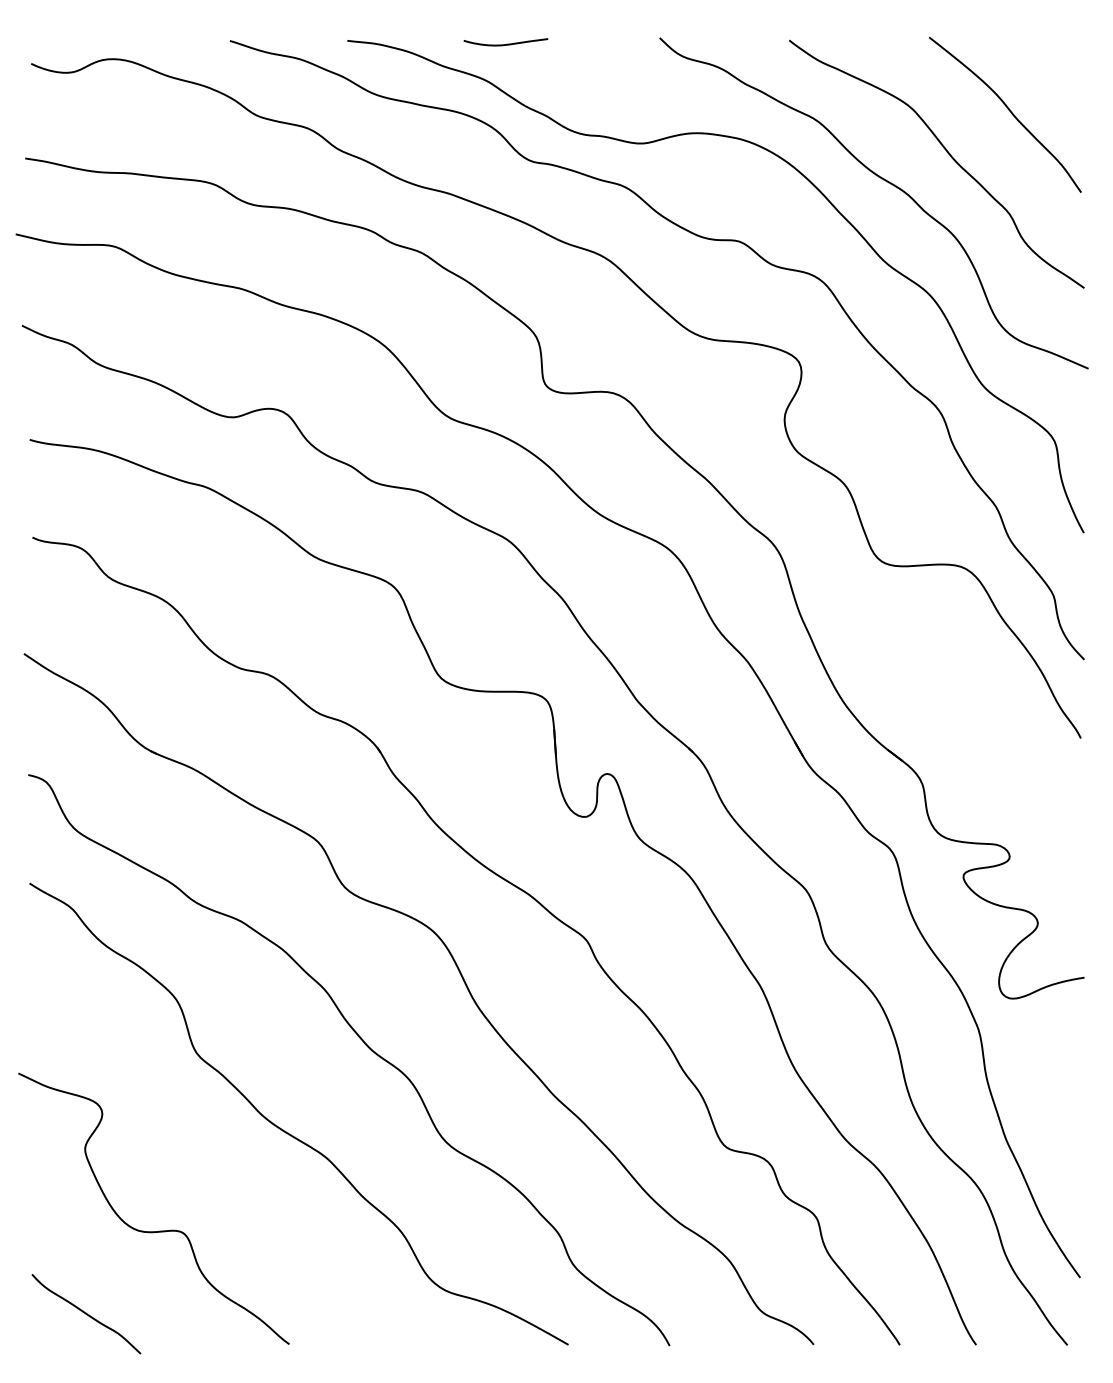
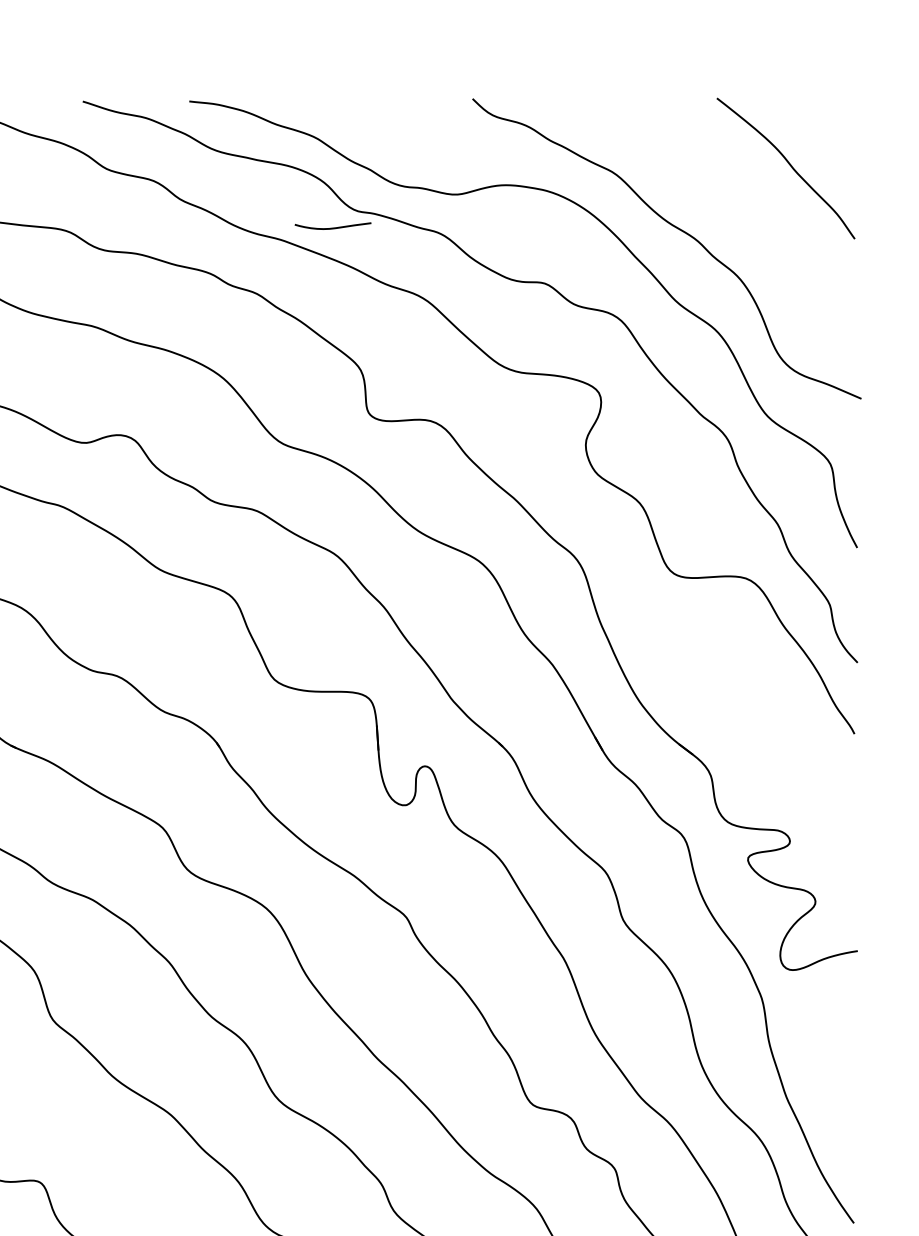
curve: (505, 44) -> (332, 228), moved
curve: (946, 152) -> (732, 202), removed

